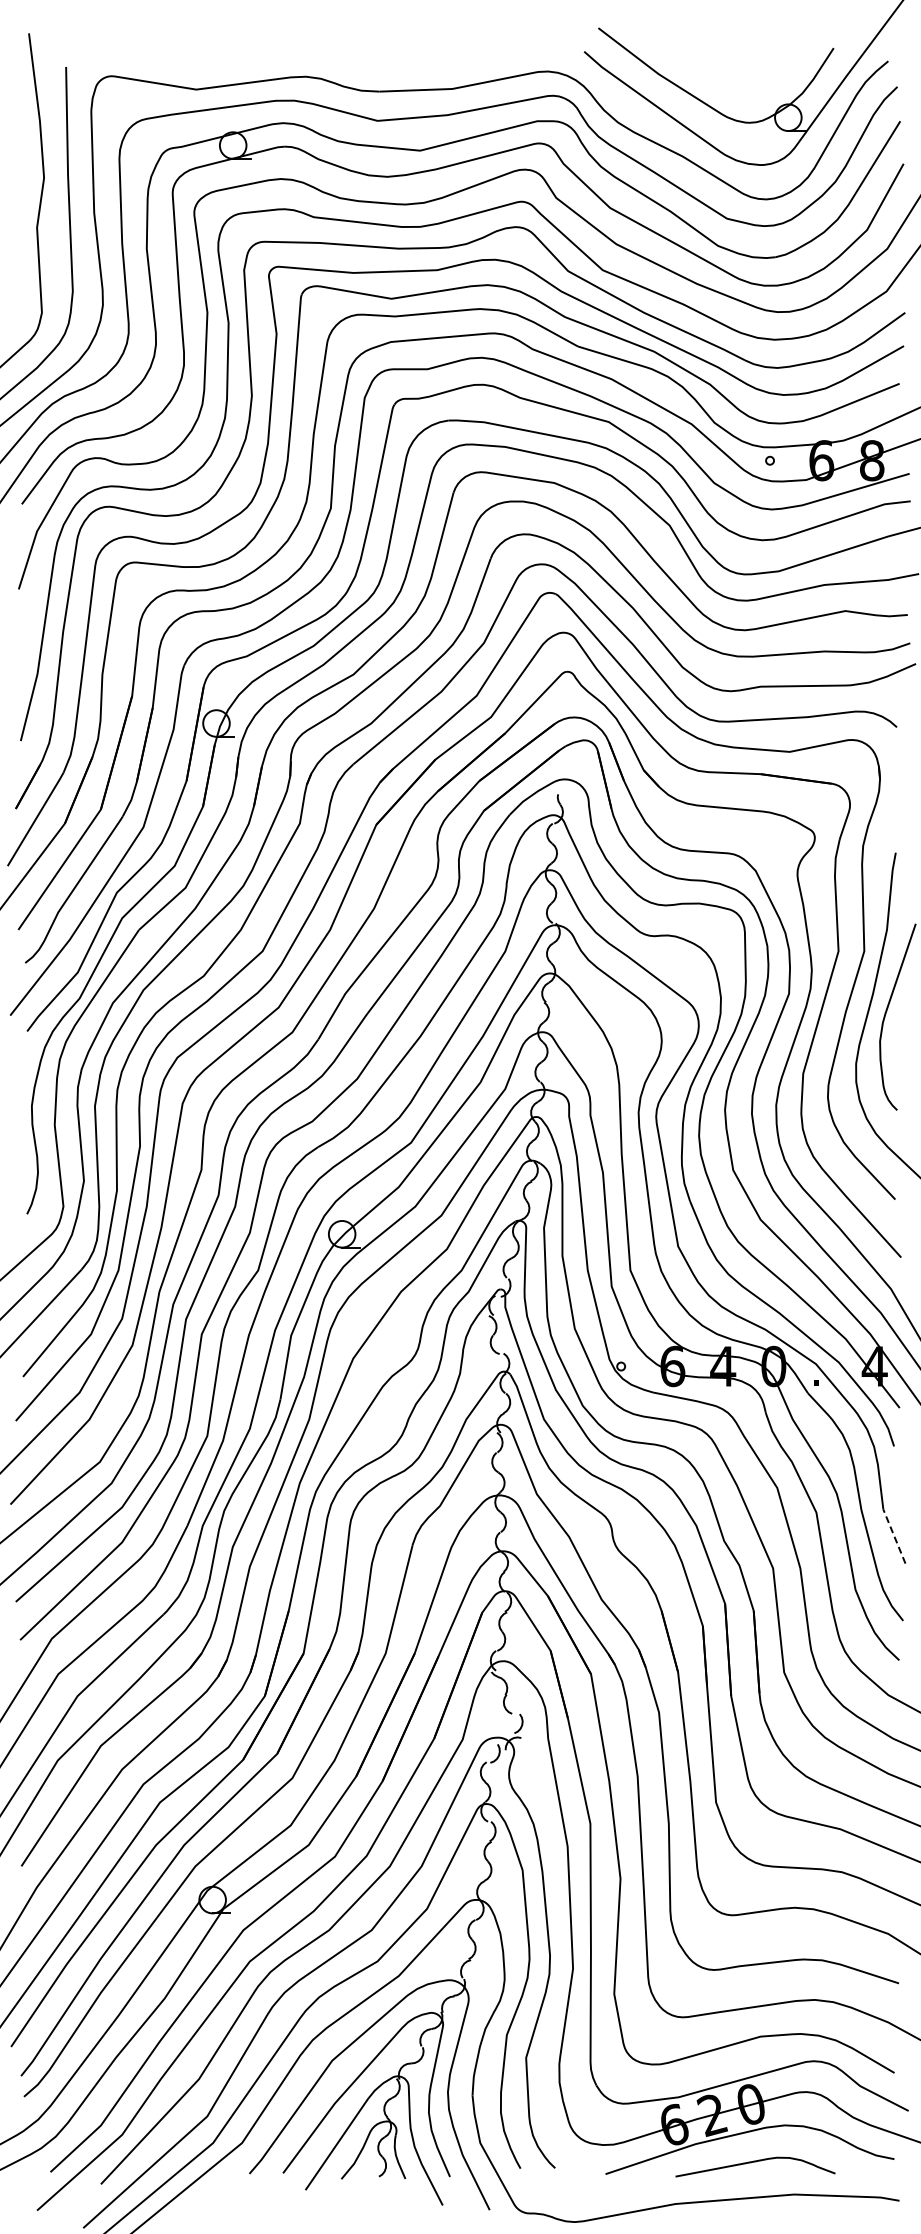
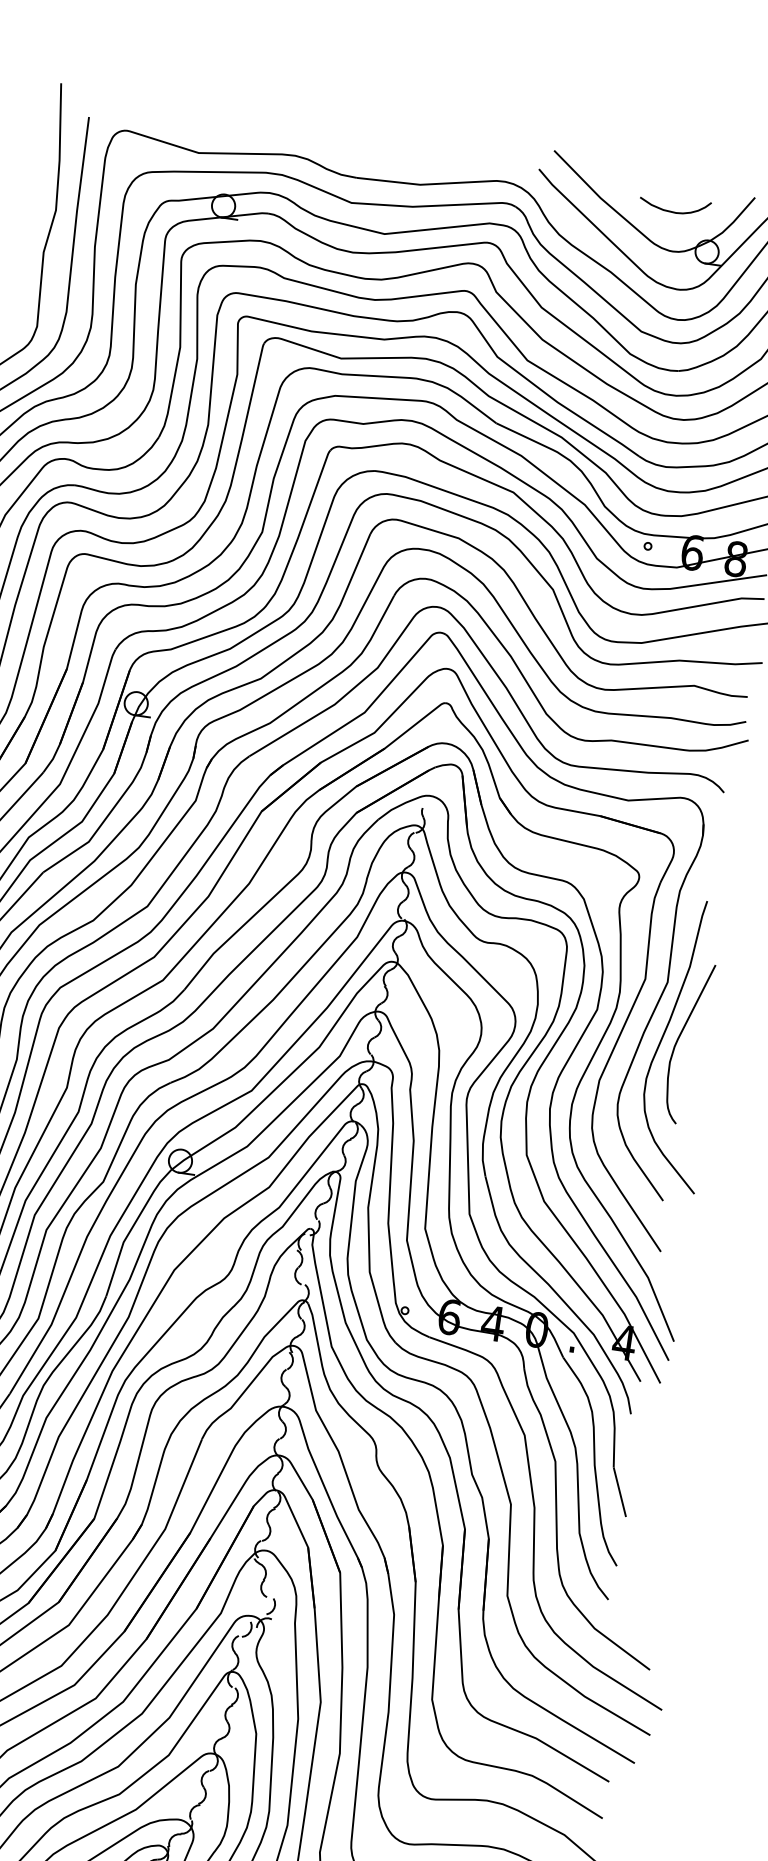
curve: (744, 77) -> (674, 211), added
line: (894, 1536) -> (619, 1492), dashed -> solid

